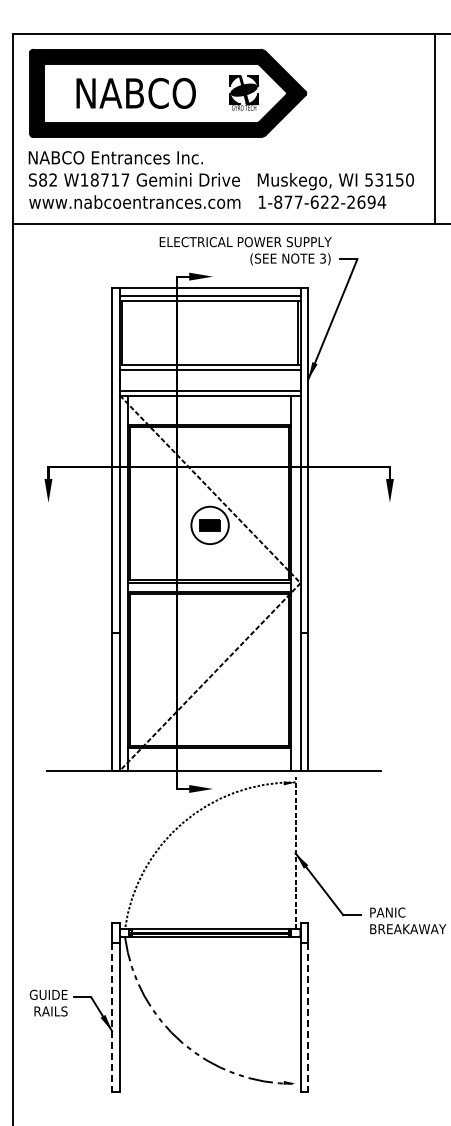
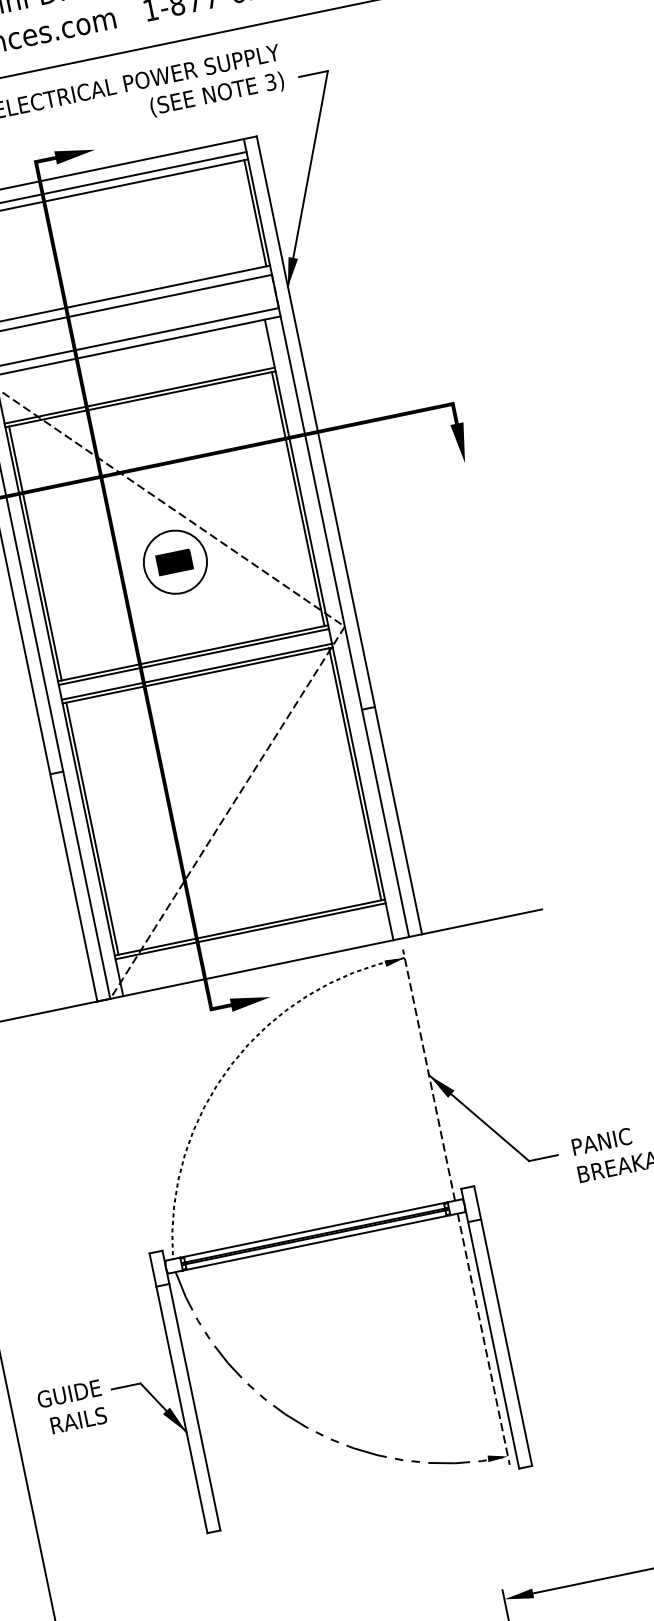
line: (295, 1012) -> (483, 1338), added
line: (112, 1017) -> (182, 1409), dashed -> solid
line: (308, 1017) -> (506, 1342), dashed -> solid

